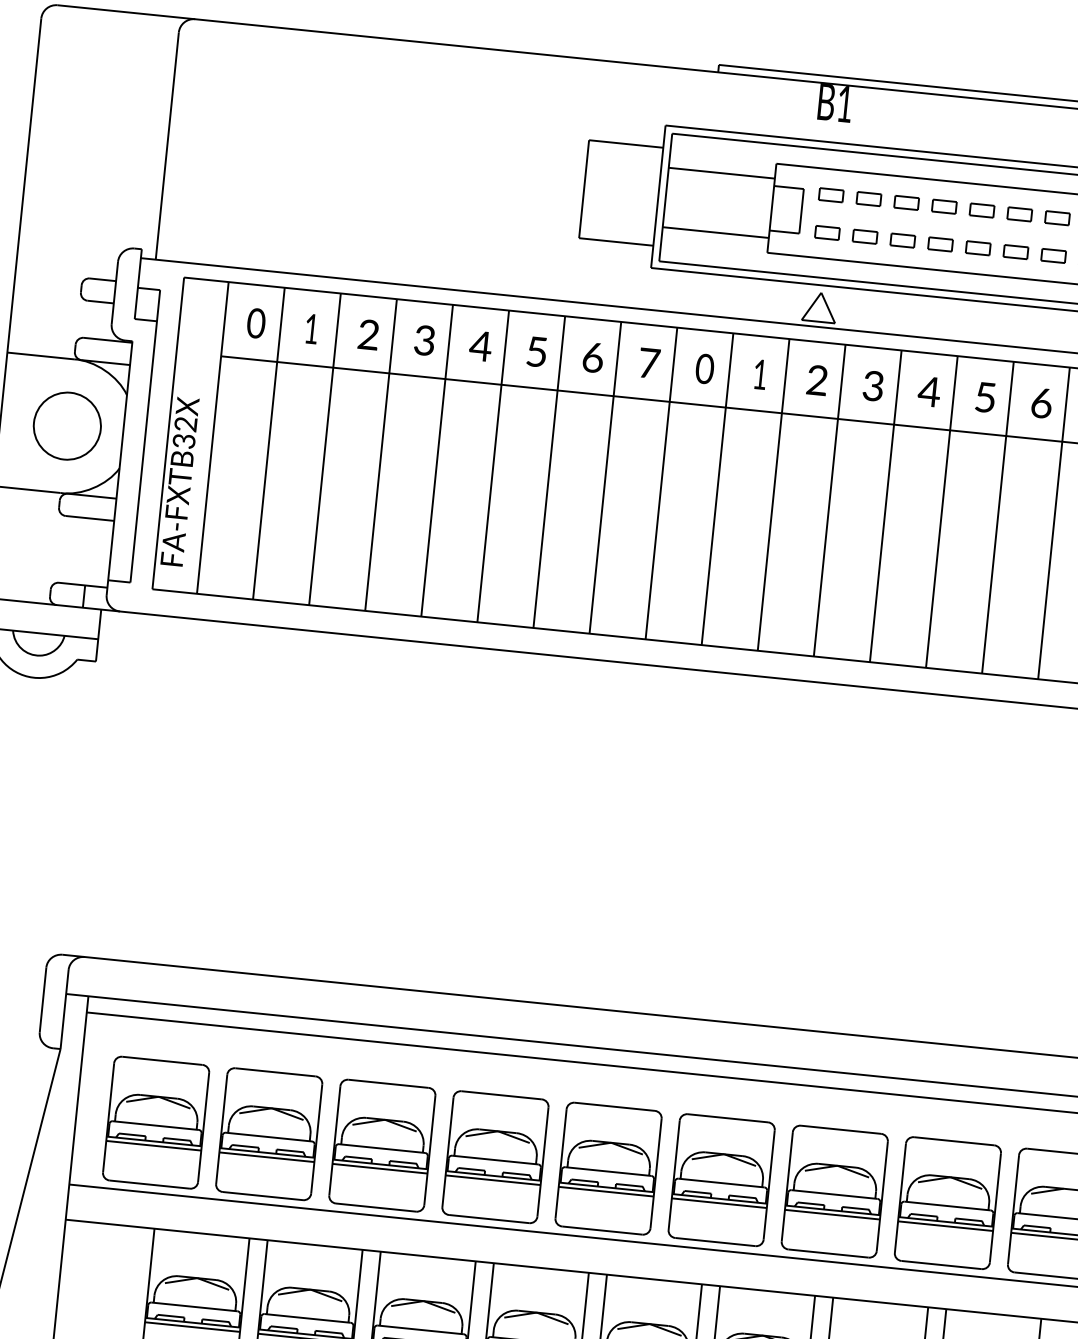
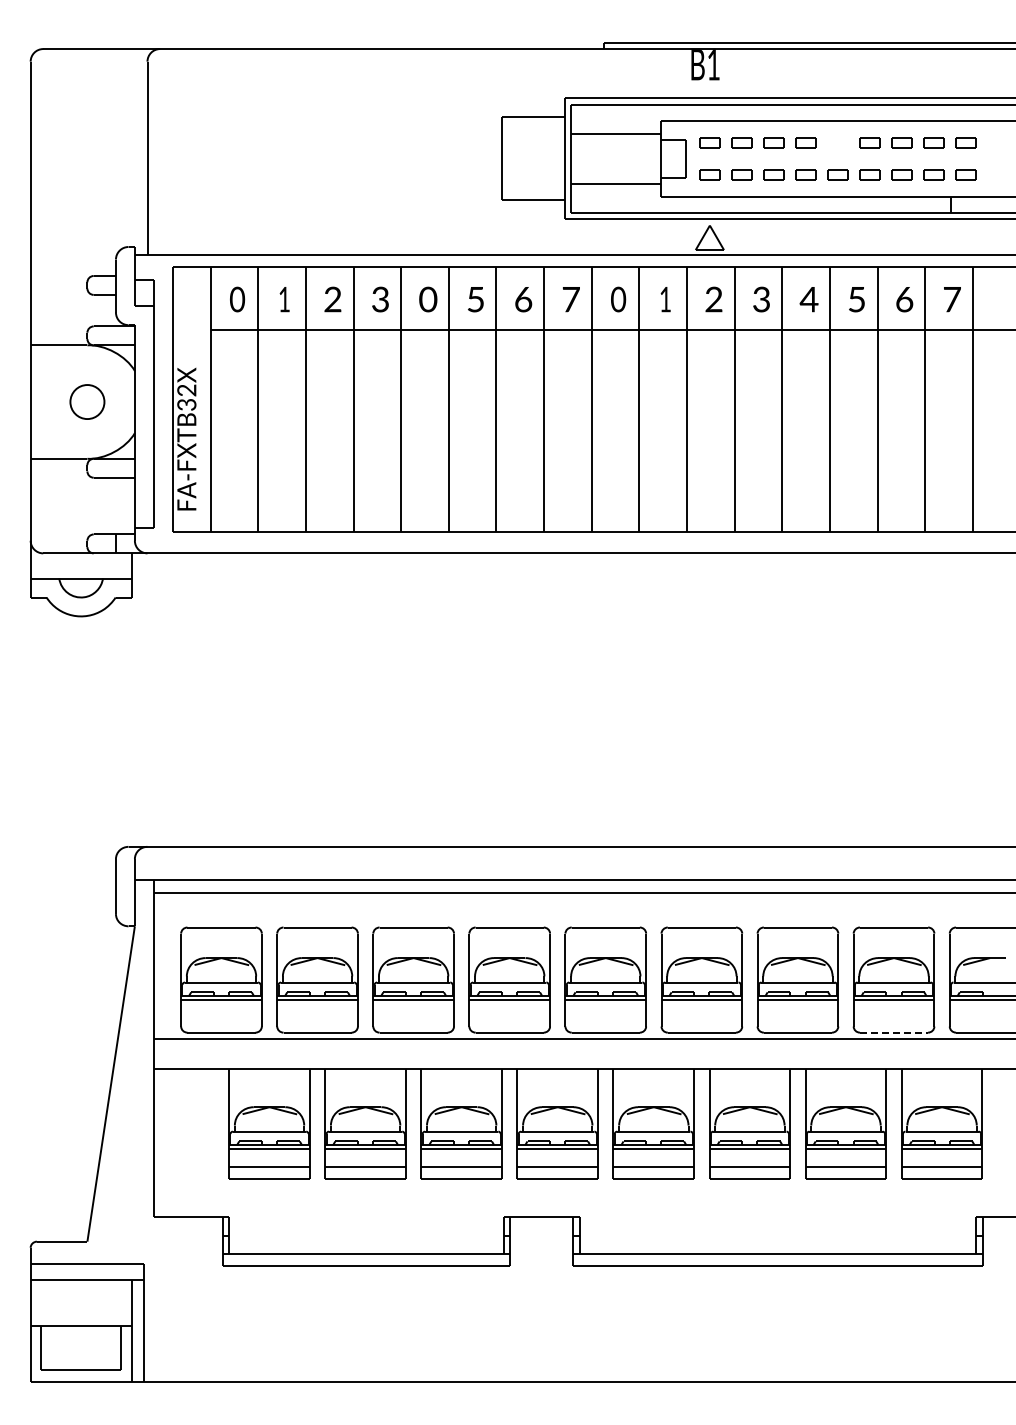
part: (981, 210) -> (837, 142), removed
text: (480, 346) -> (427, 299), 4 -> 0
part: (67, 425) -> (87, 401), size x0.6
line: (942, 1264) -> (894, 1032), solid -> dashed

